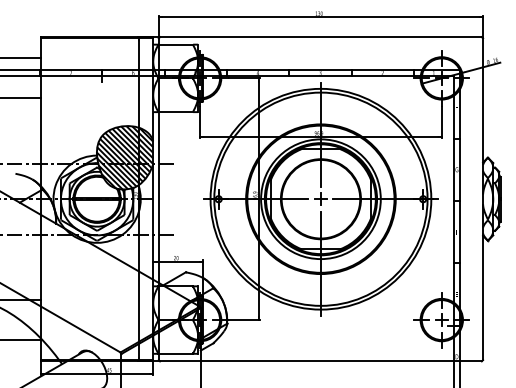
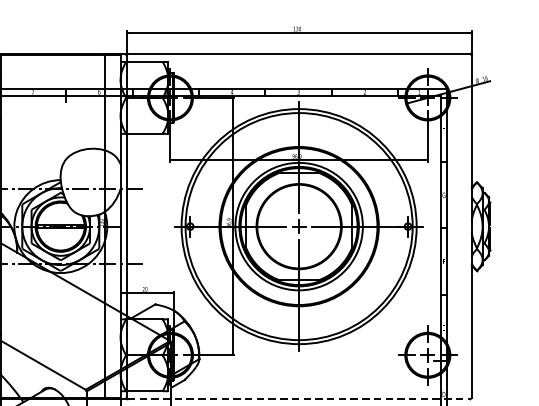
hatch: (124, 157) -> (89, 182), removed
line: (320, 361) -> (298, 399), solid -> dashed

